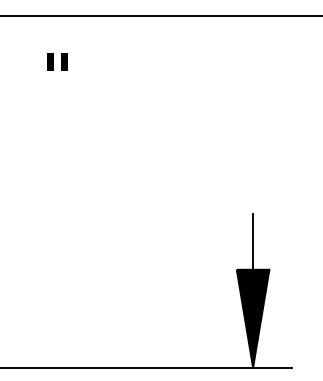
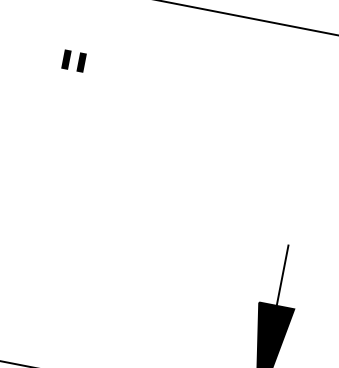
text: (57, 61) -> (74, 60), moved

